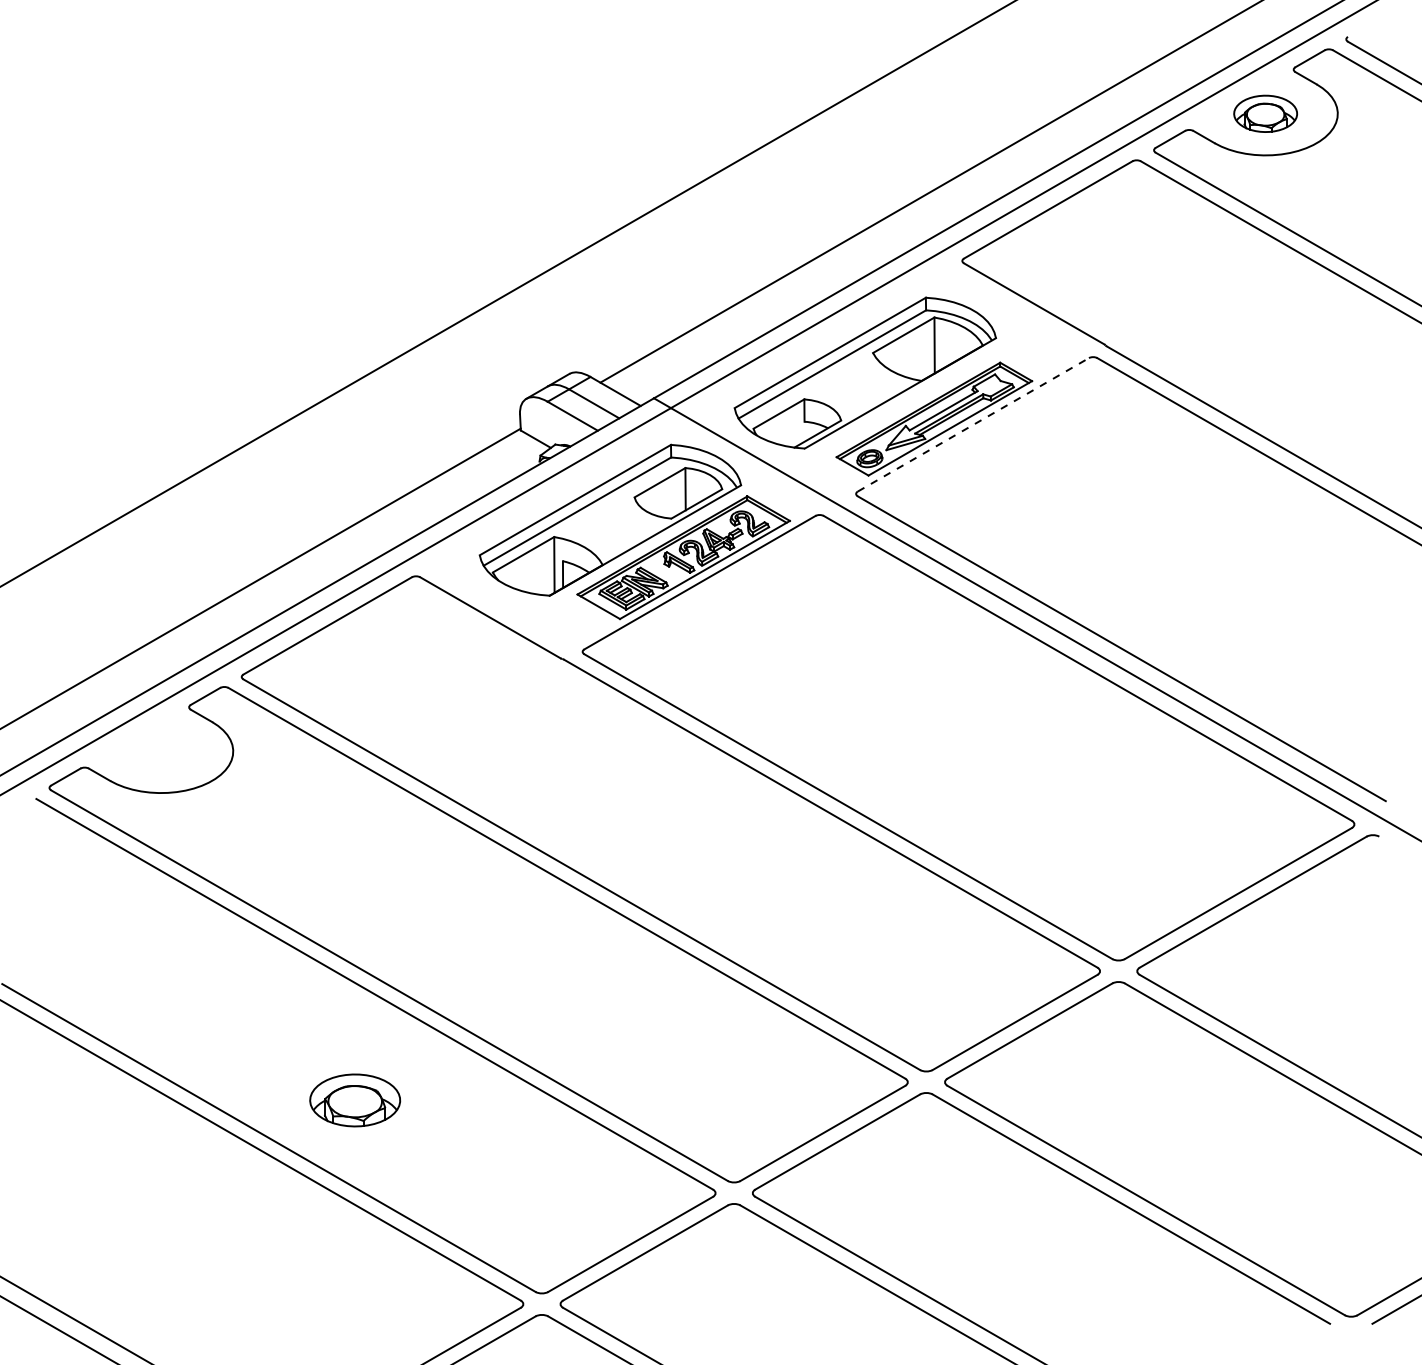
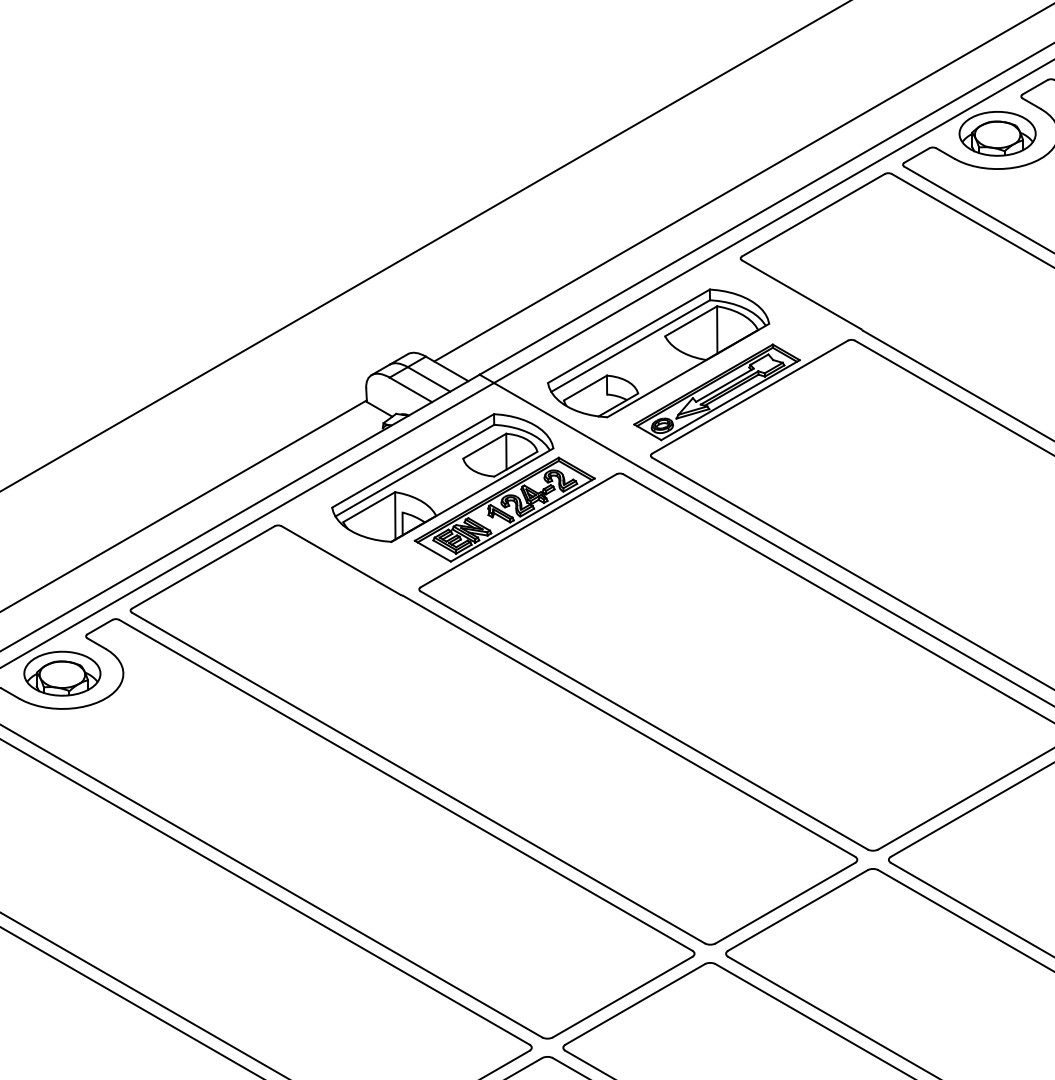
part: (1265, 113) -> (997, 133), size x1.43
line: (973, 424) -> (750, 396), dashed -> solid
part: (355, 1100) -> (62, 673), moved

